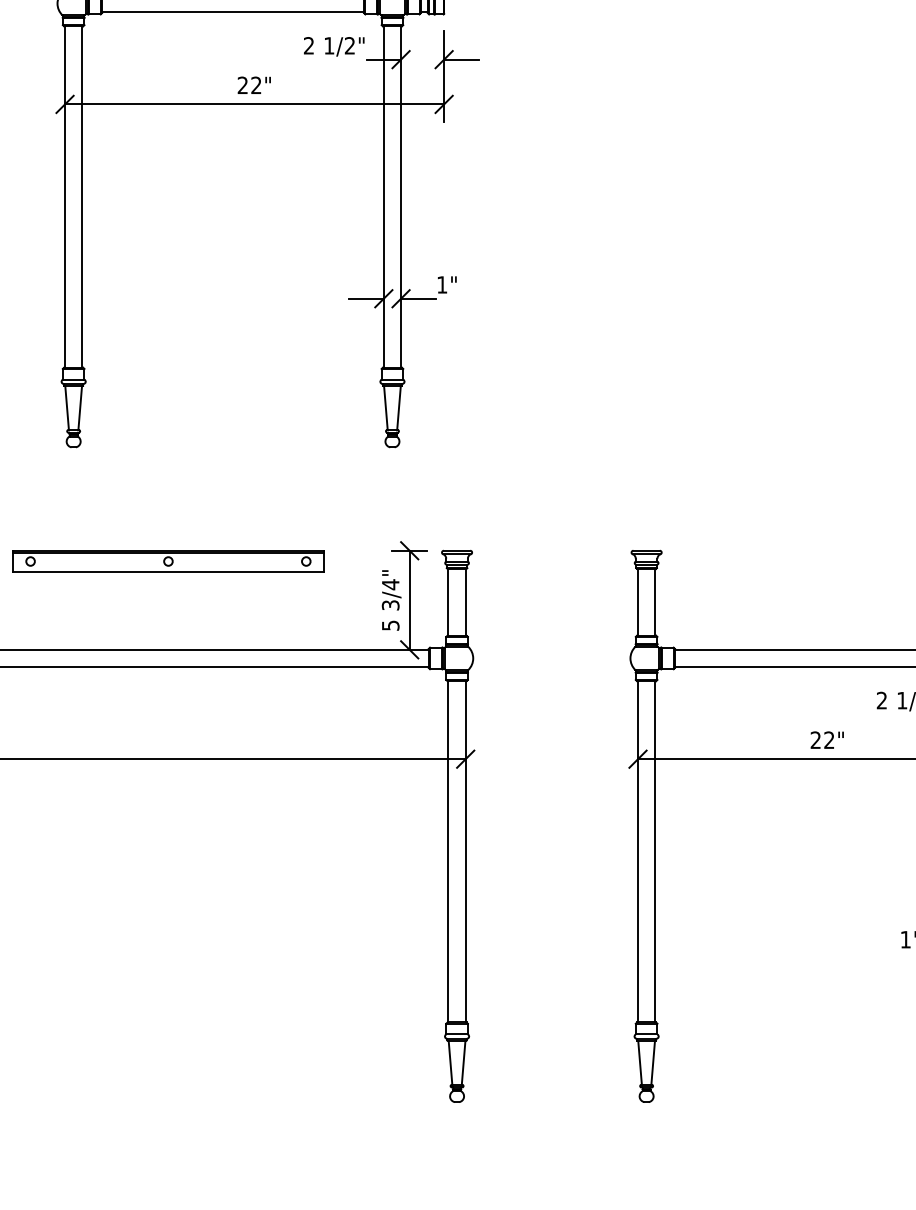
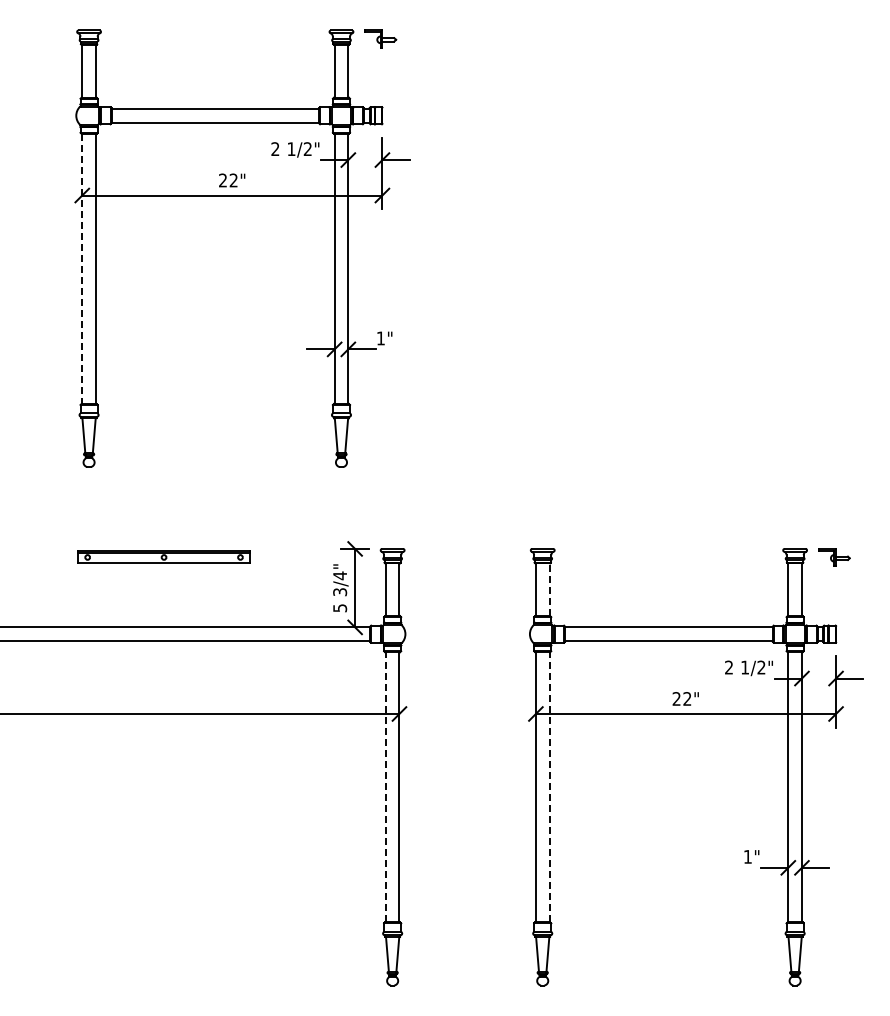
line: (65, 197) -> (82, 269), solid -> dashed
part: (167, 561) -> (163, 557), size x0.7
line: (655, 601) -> (549, 589), solid -> dashed
line: (448, 850) -> (385, 786), solid -> dashed
line: (655, 850) -> (549, 786), solid -> dashed

